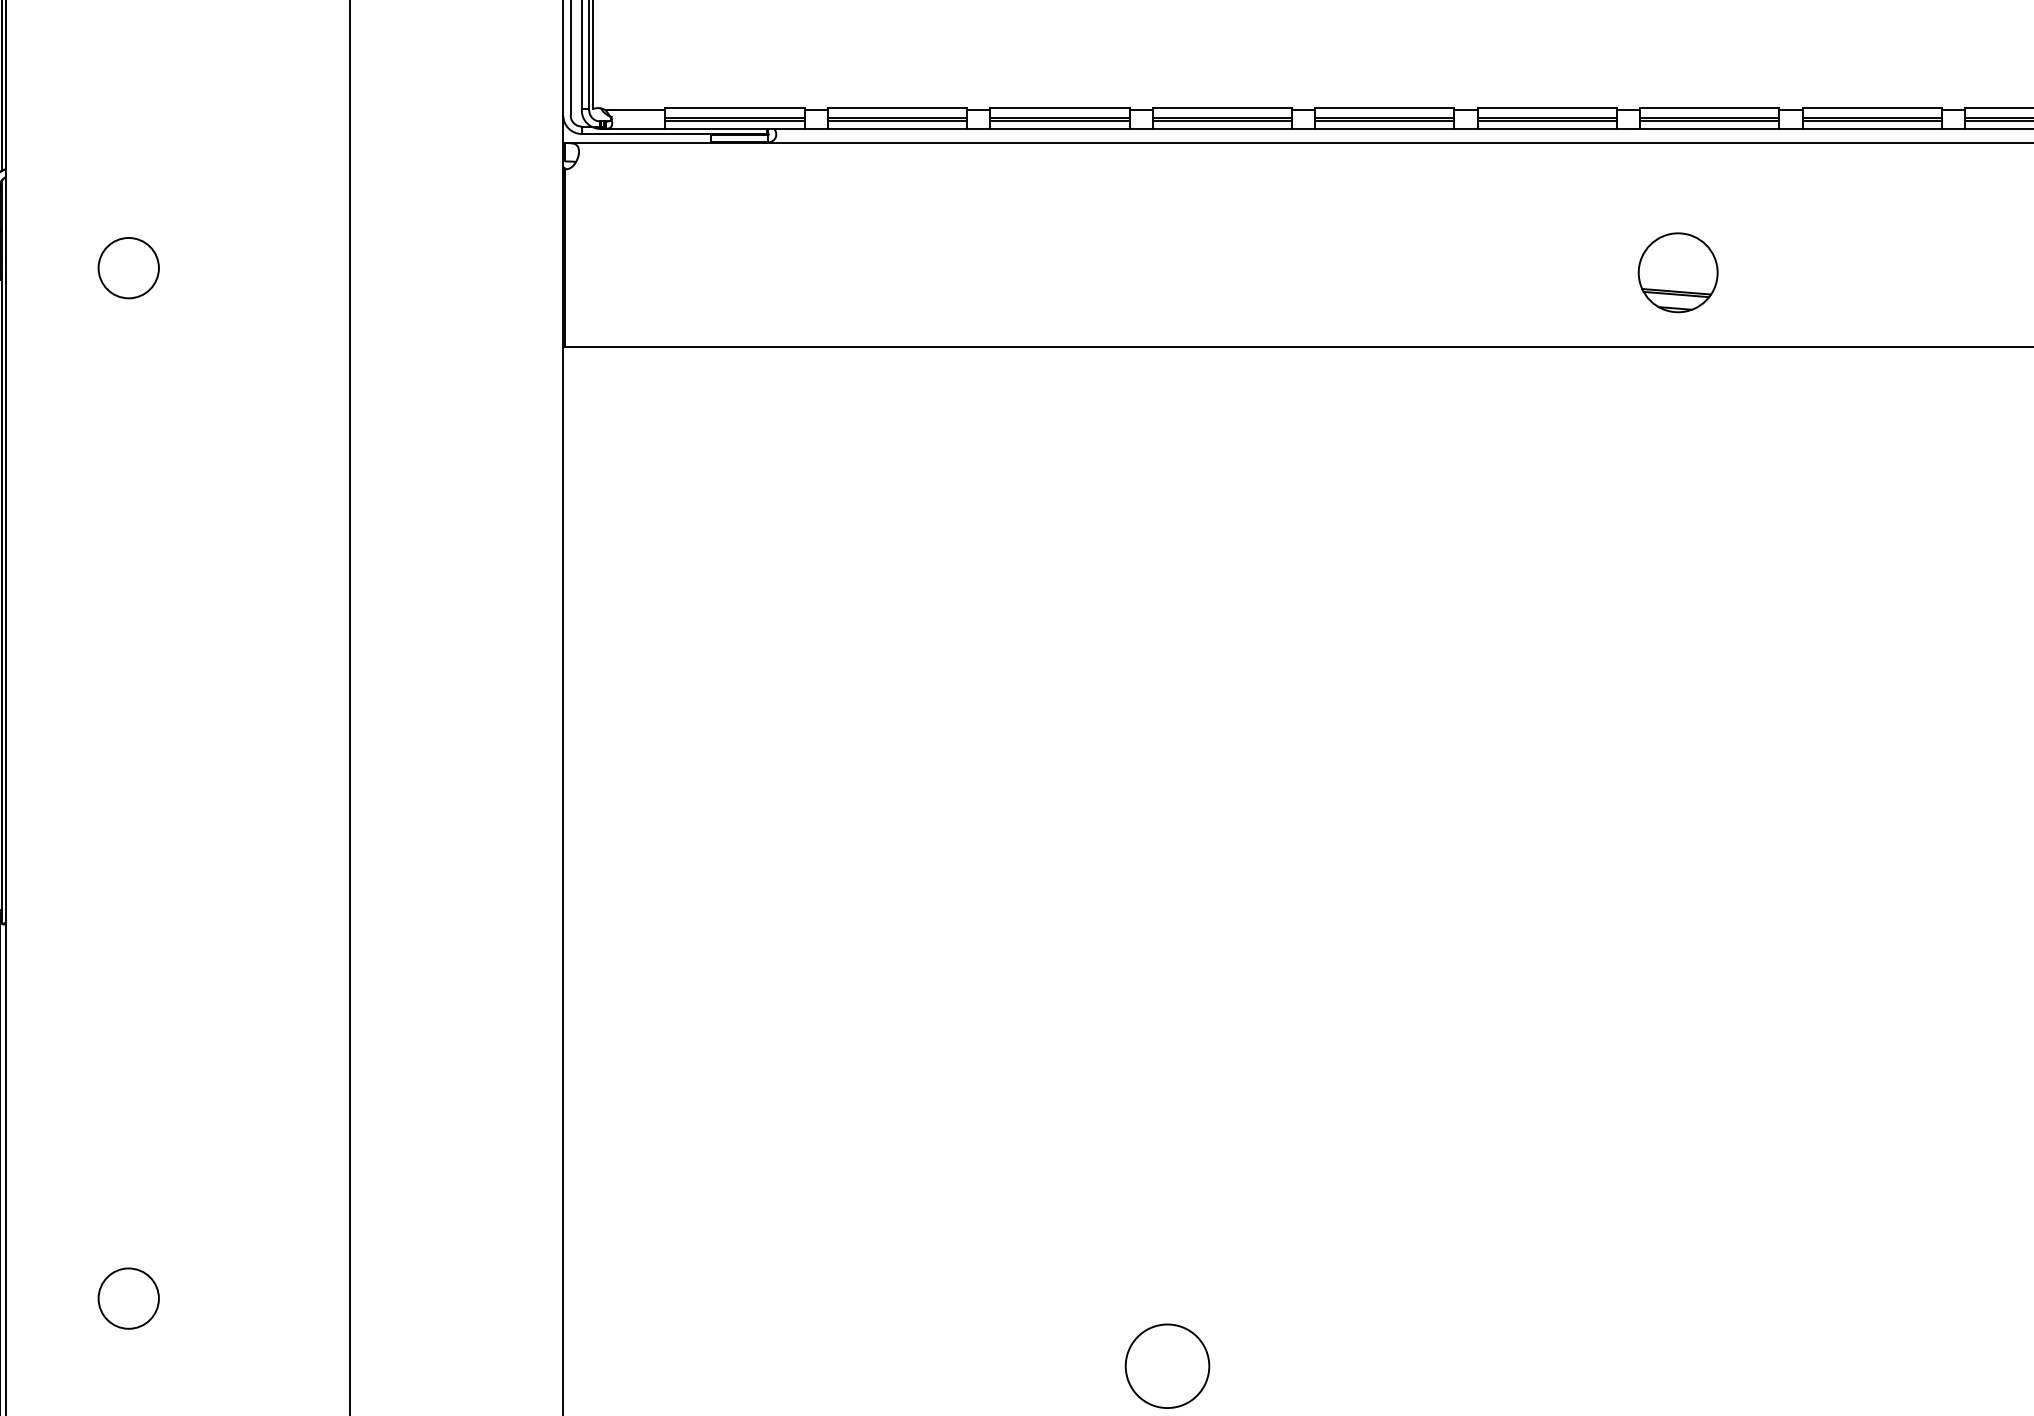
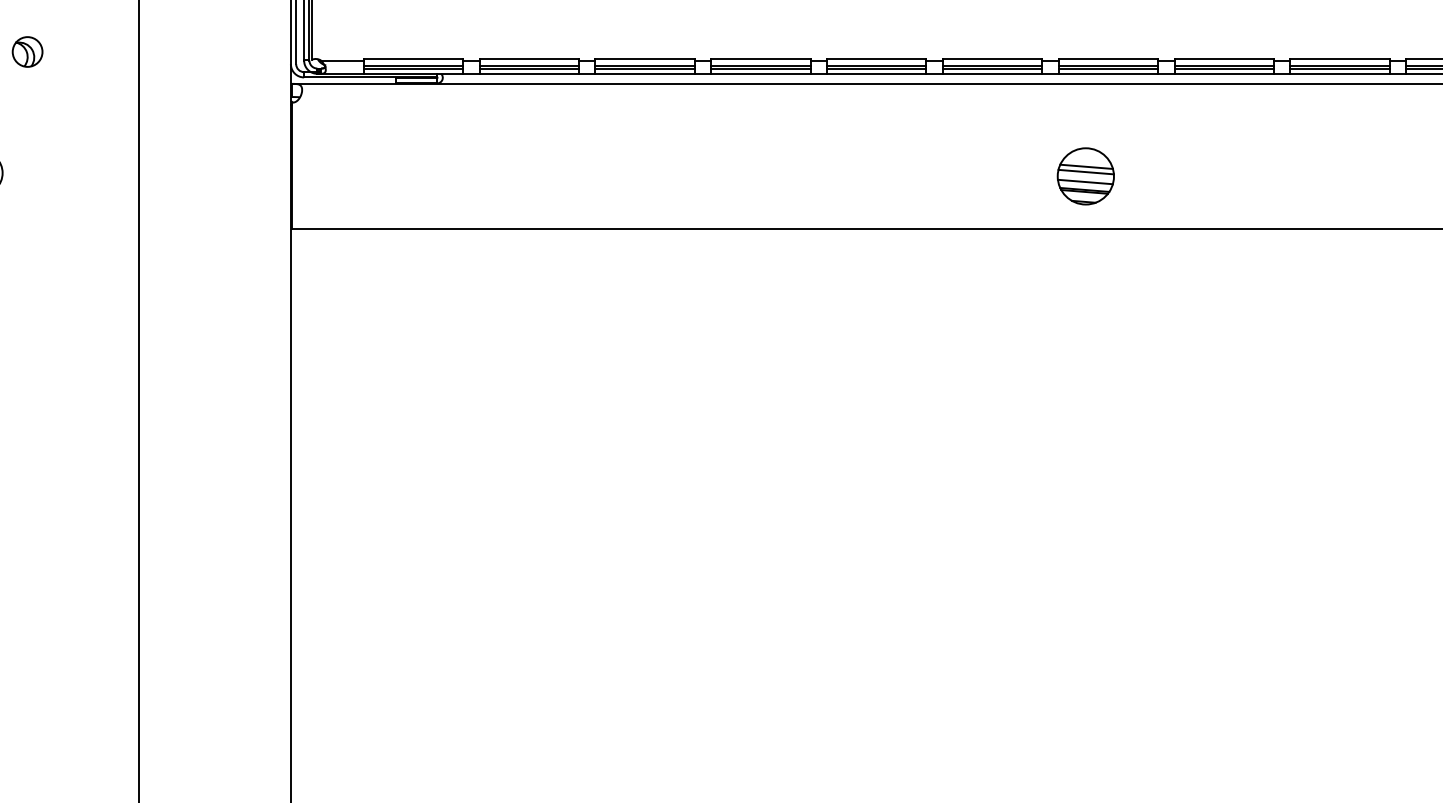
part: (193, 98) -> (27, 52), added
line: (1679, 259) -> (1086, 166), added
line: (1678, 266) -> (1086, 171), added
line: (1677, 280) -> (1085, 181), added

